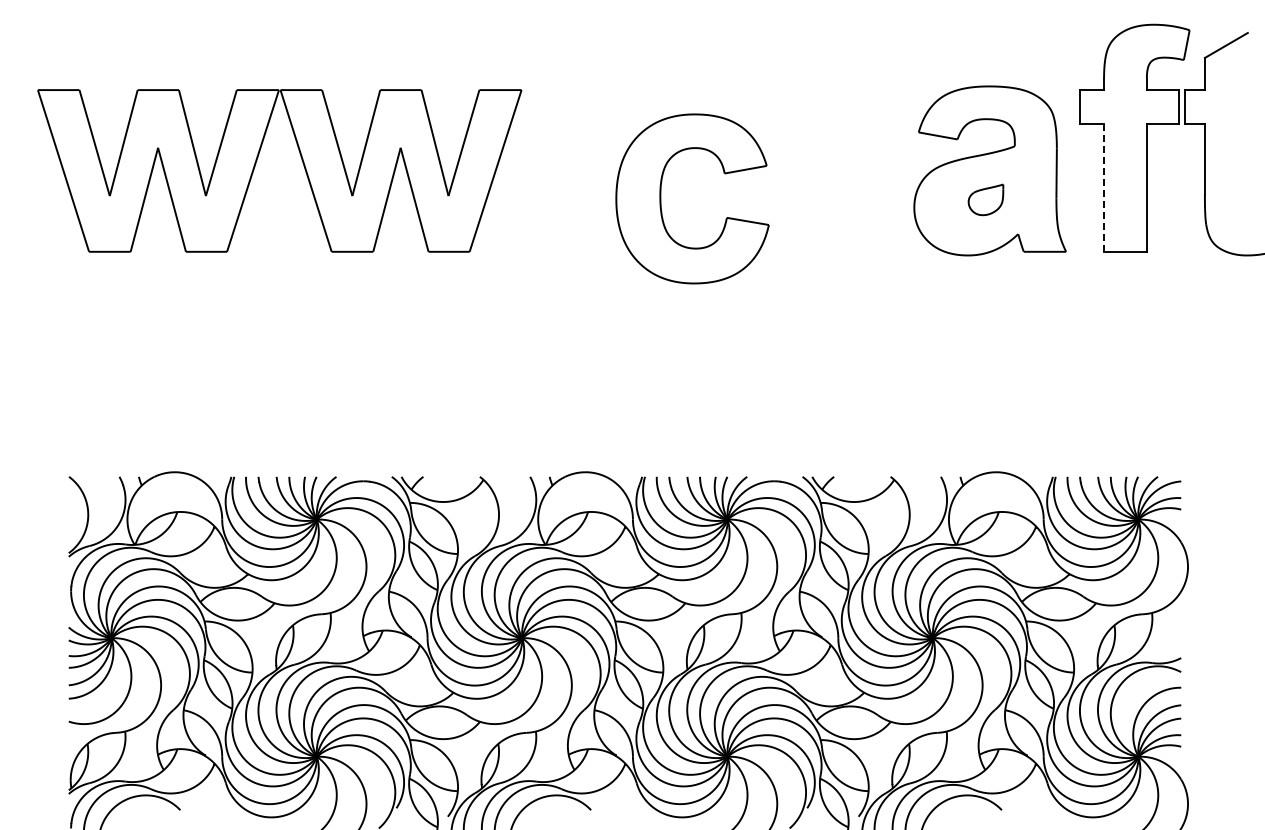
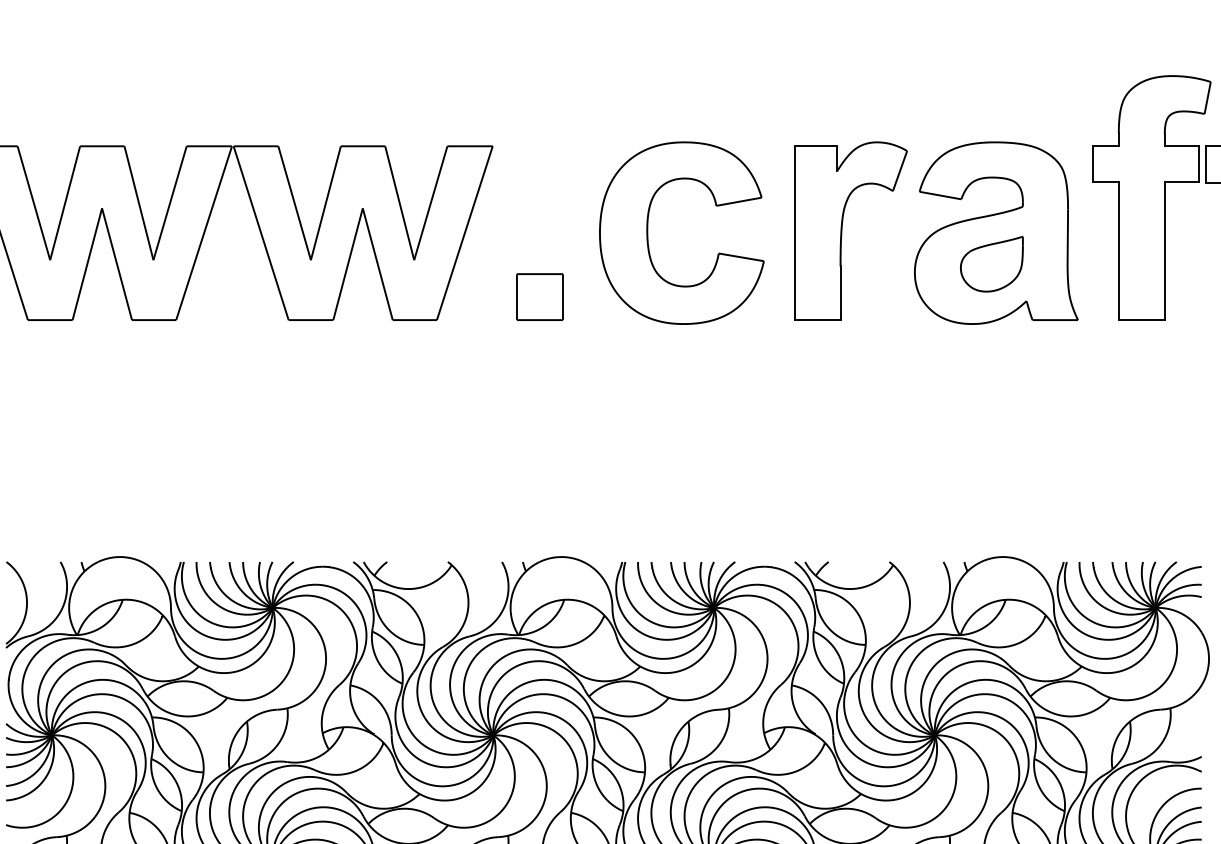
part: (847, 166) -> (843, 228), added
line: (1104, 188) -> (1119, 252), dashed -> solid
part: (661, 198) -> (648, 232), moved
part: (985, 199) -> (991, 263), size x1.67
part: (565, 230) -> (539, 297), added

